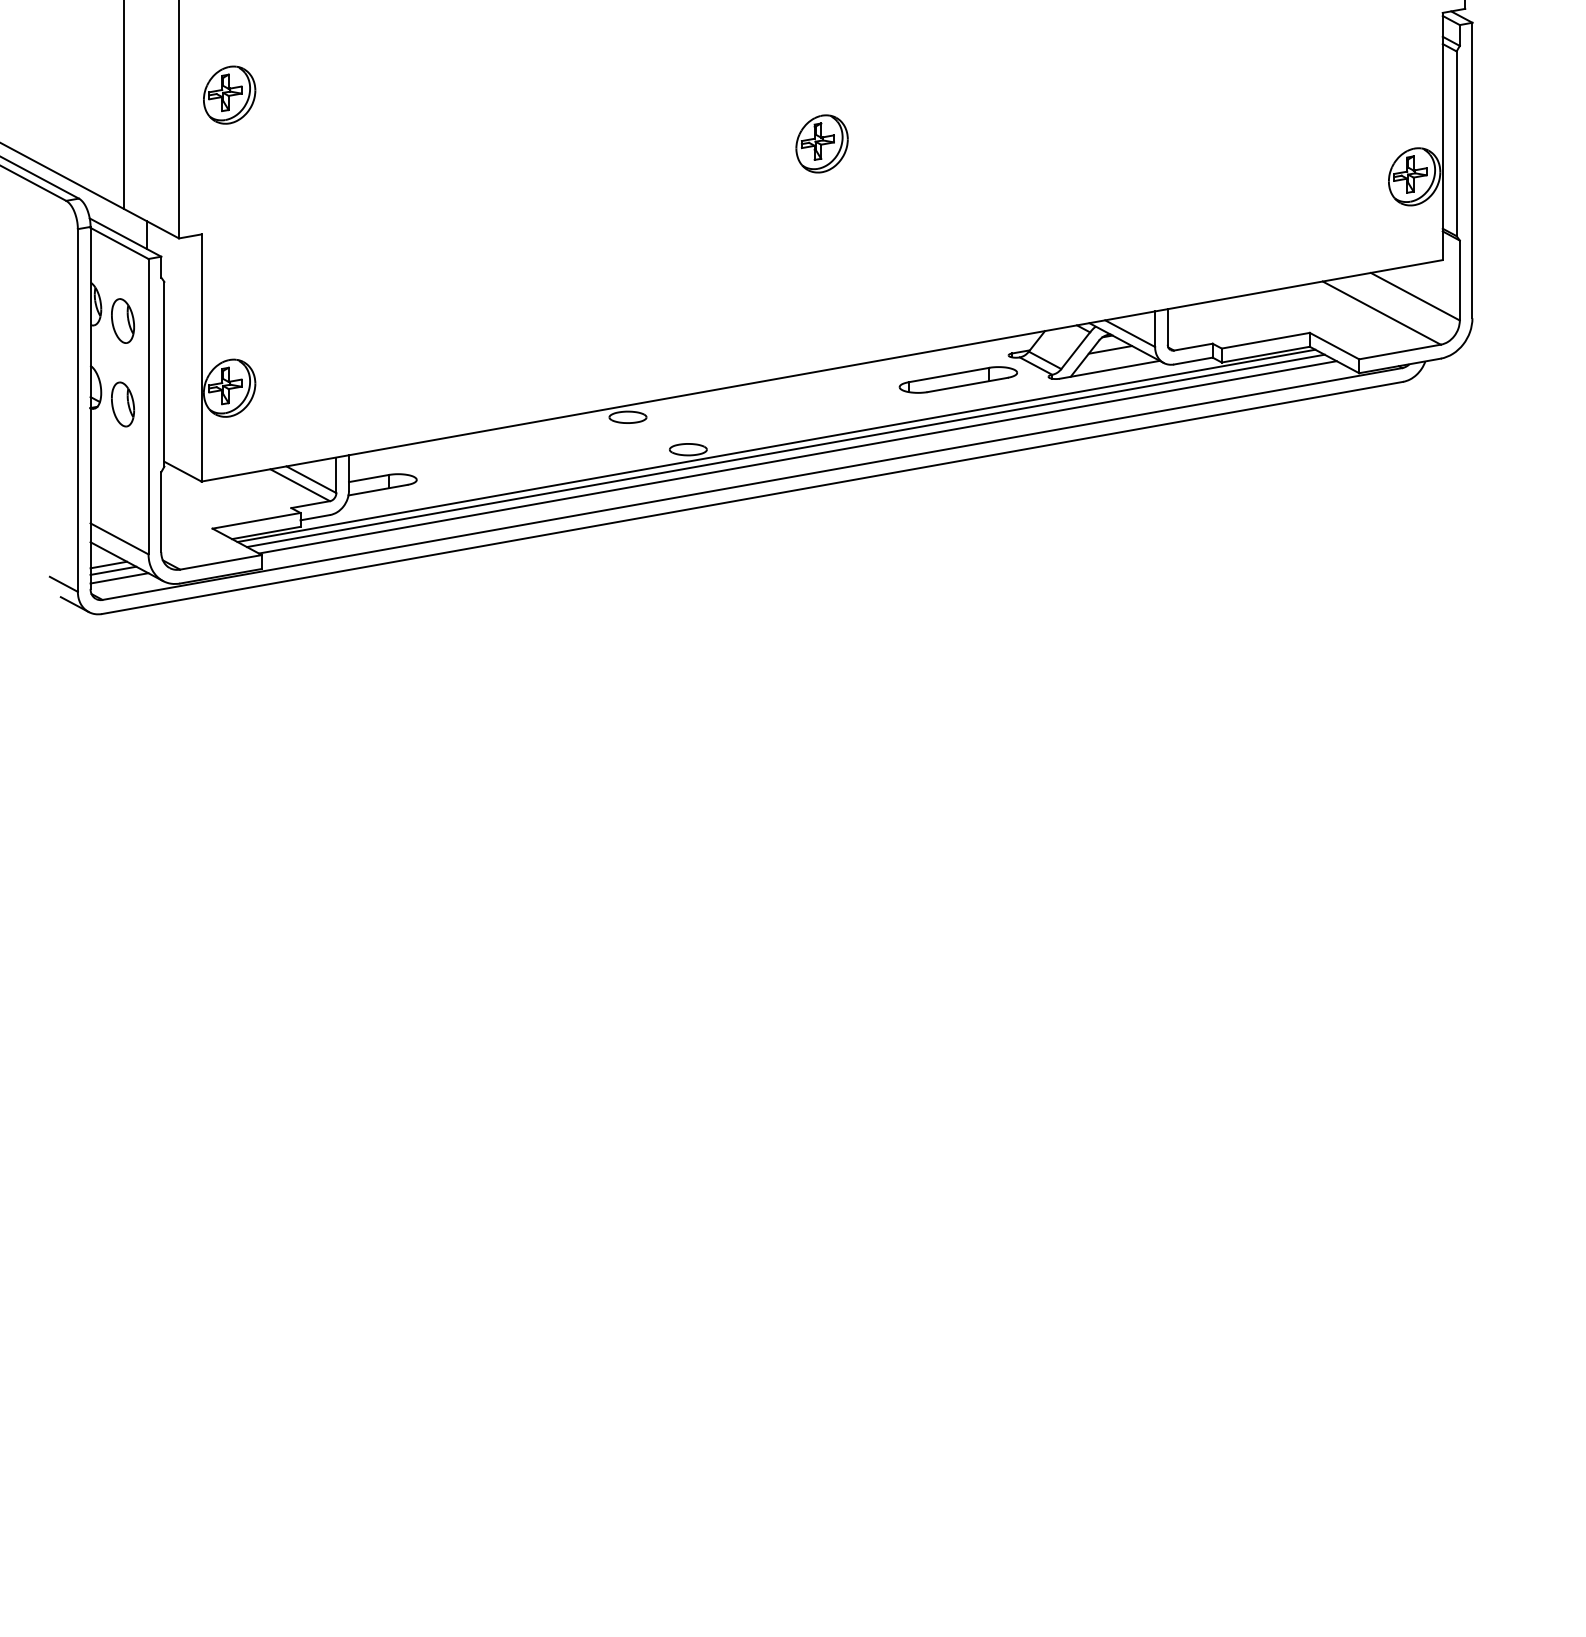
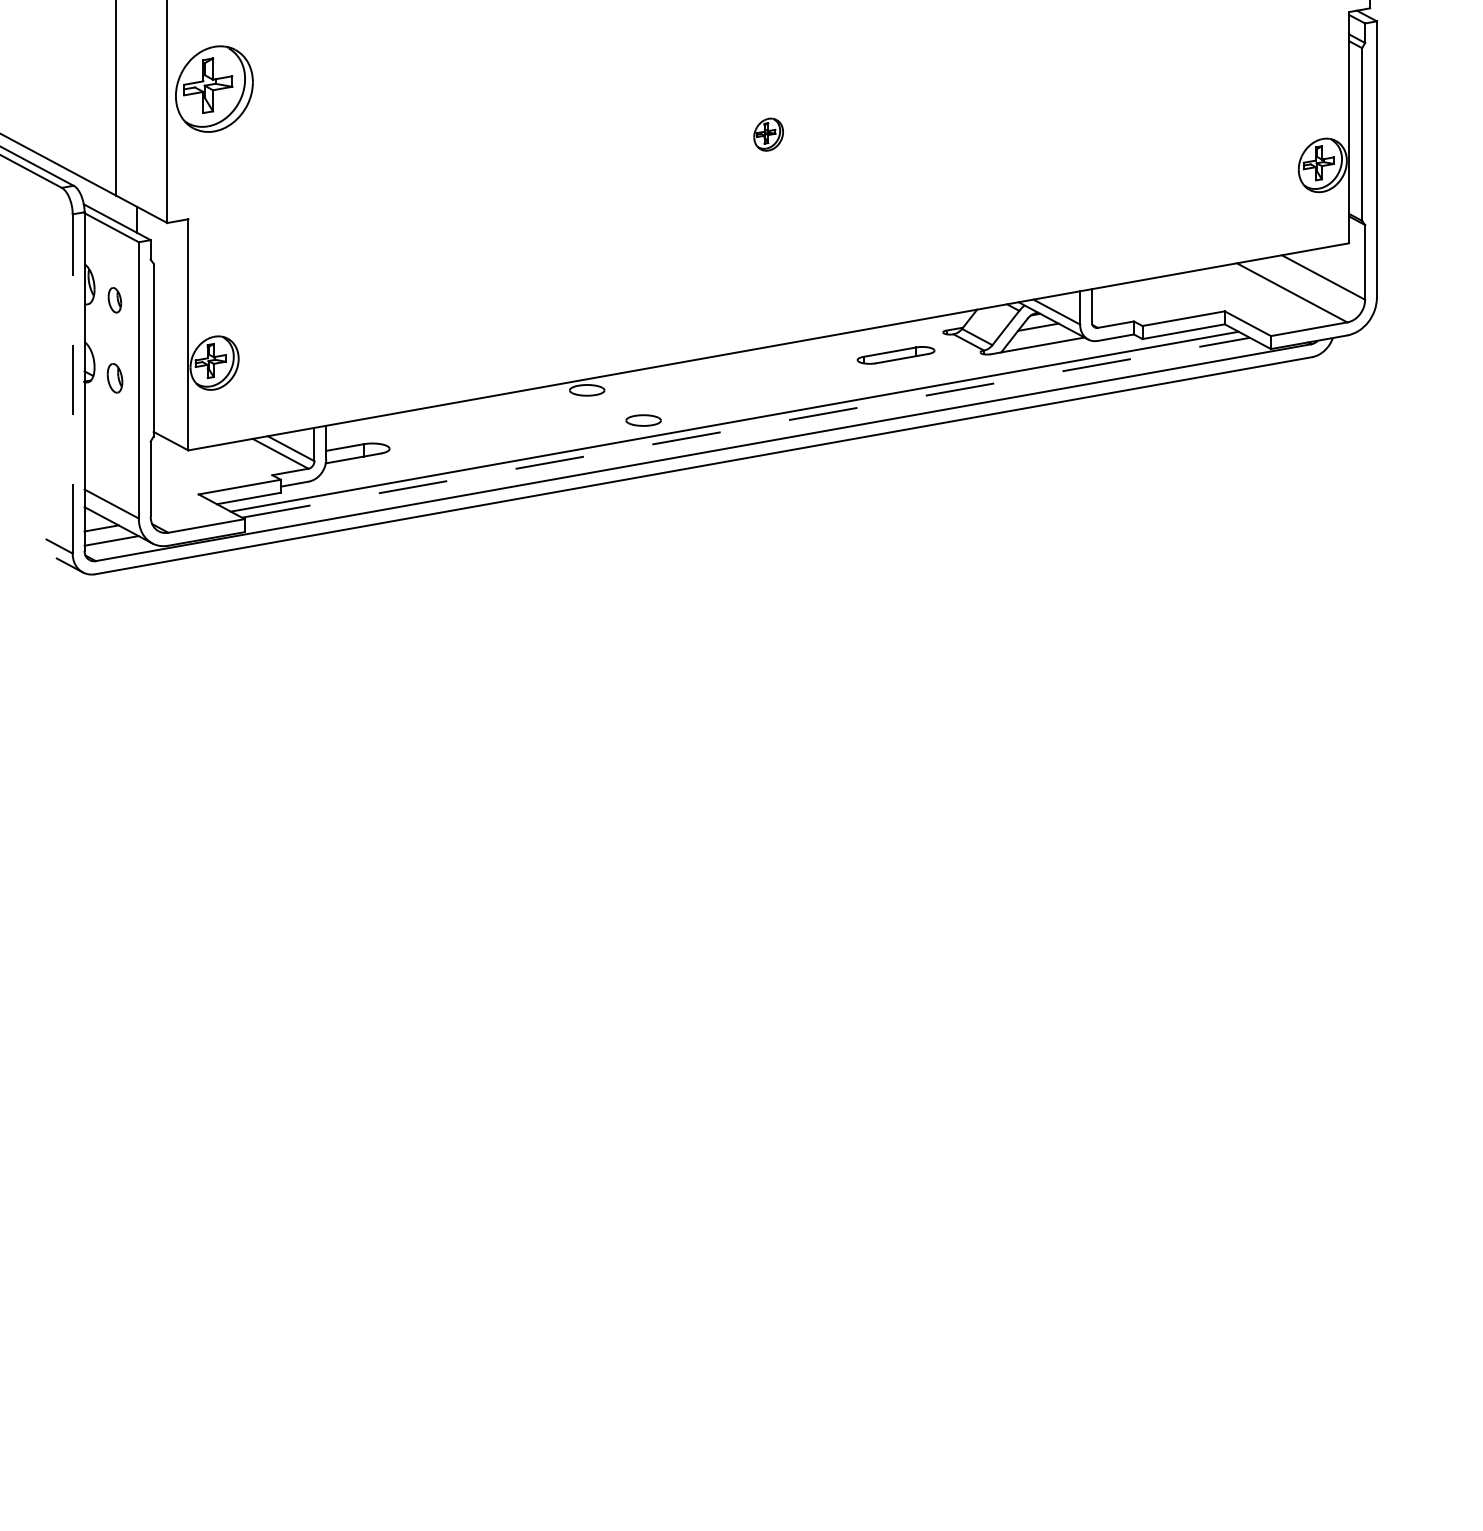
part: (229, 94) -> (214, 88), size x1.6
part: (821, 143) -> (768, 134), size x0.6
part: (122, 320) -> (114, 299), size x0.6
part: (957, 379) -> (895, 354), size x0.7
part: (123, 404) -> (115, 378), size x0.7
line: (77, 410) -> (72, 383), solid -> dashed
line: (776, 445) -> (726, 416), removed
line: (798, 457) -> (746, 427), solid -> dashed
line: (113, 570) -> (106, 533), removed

